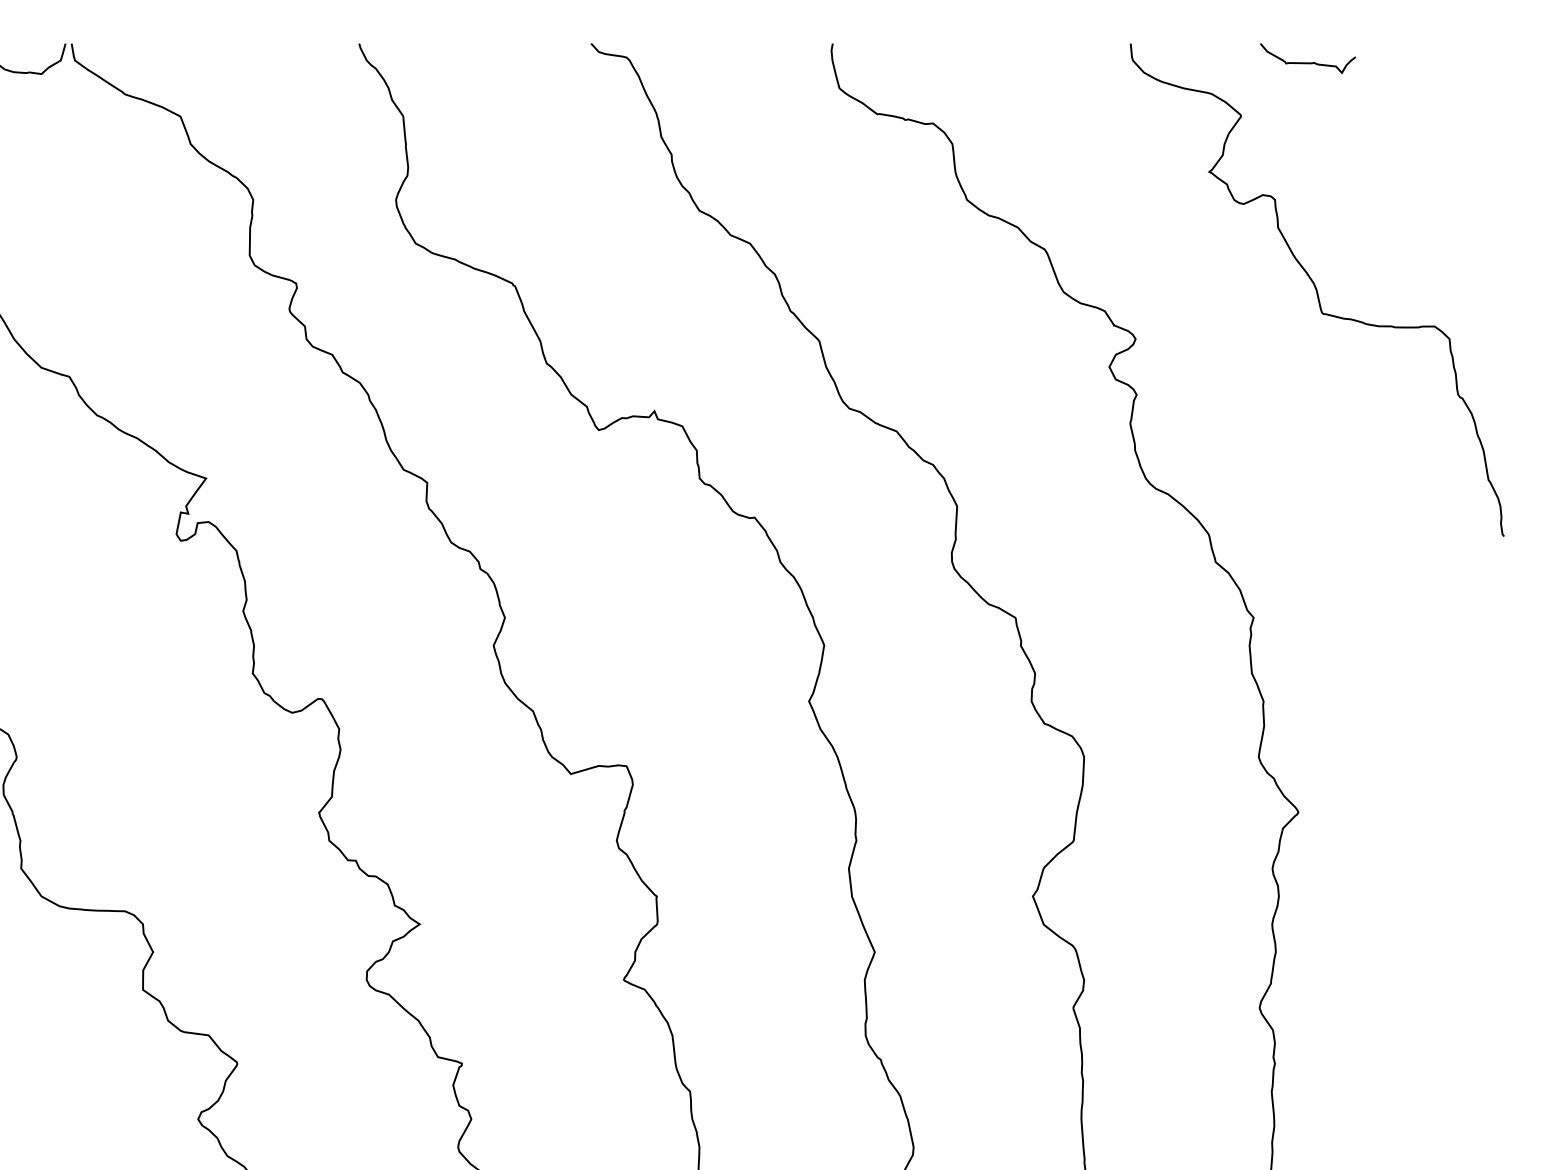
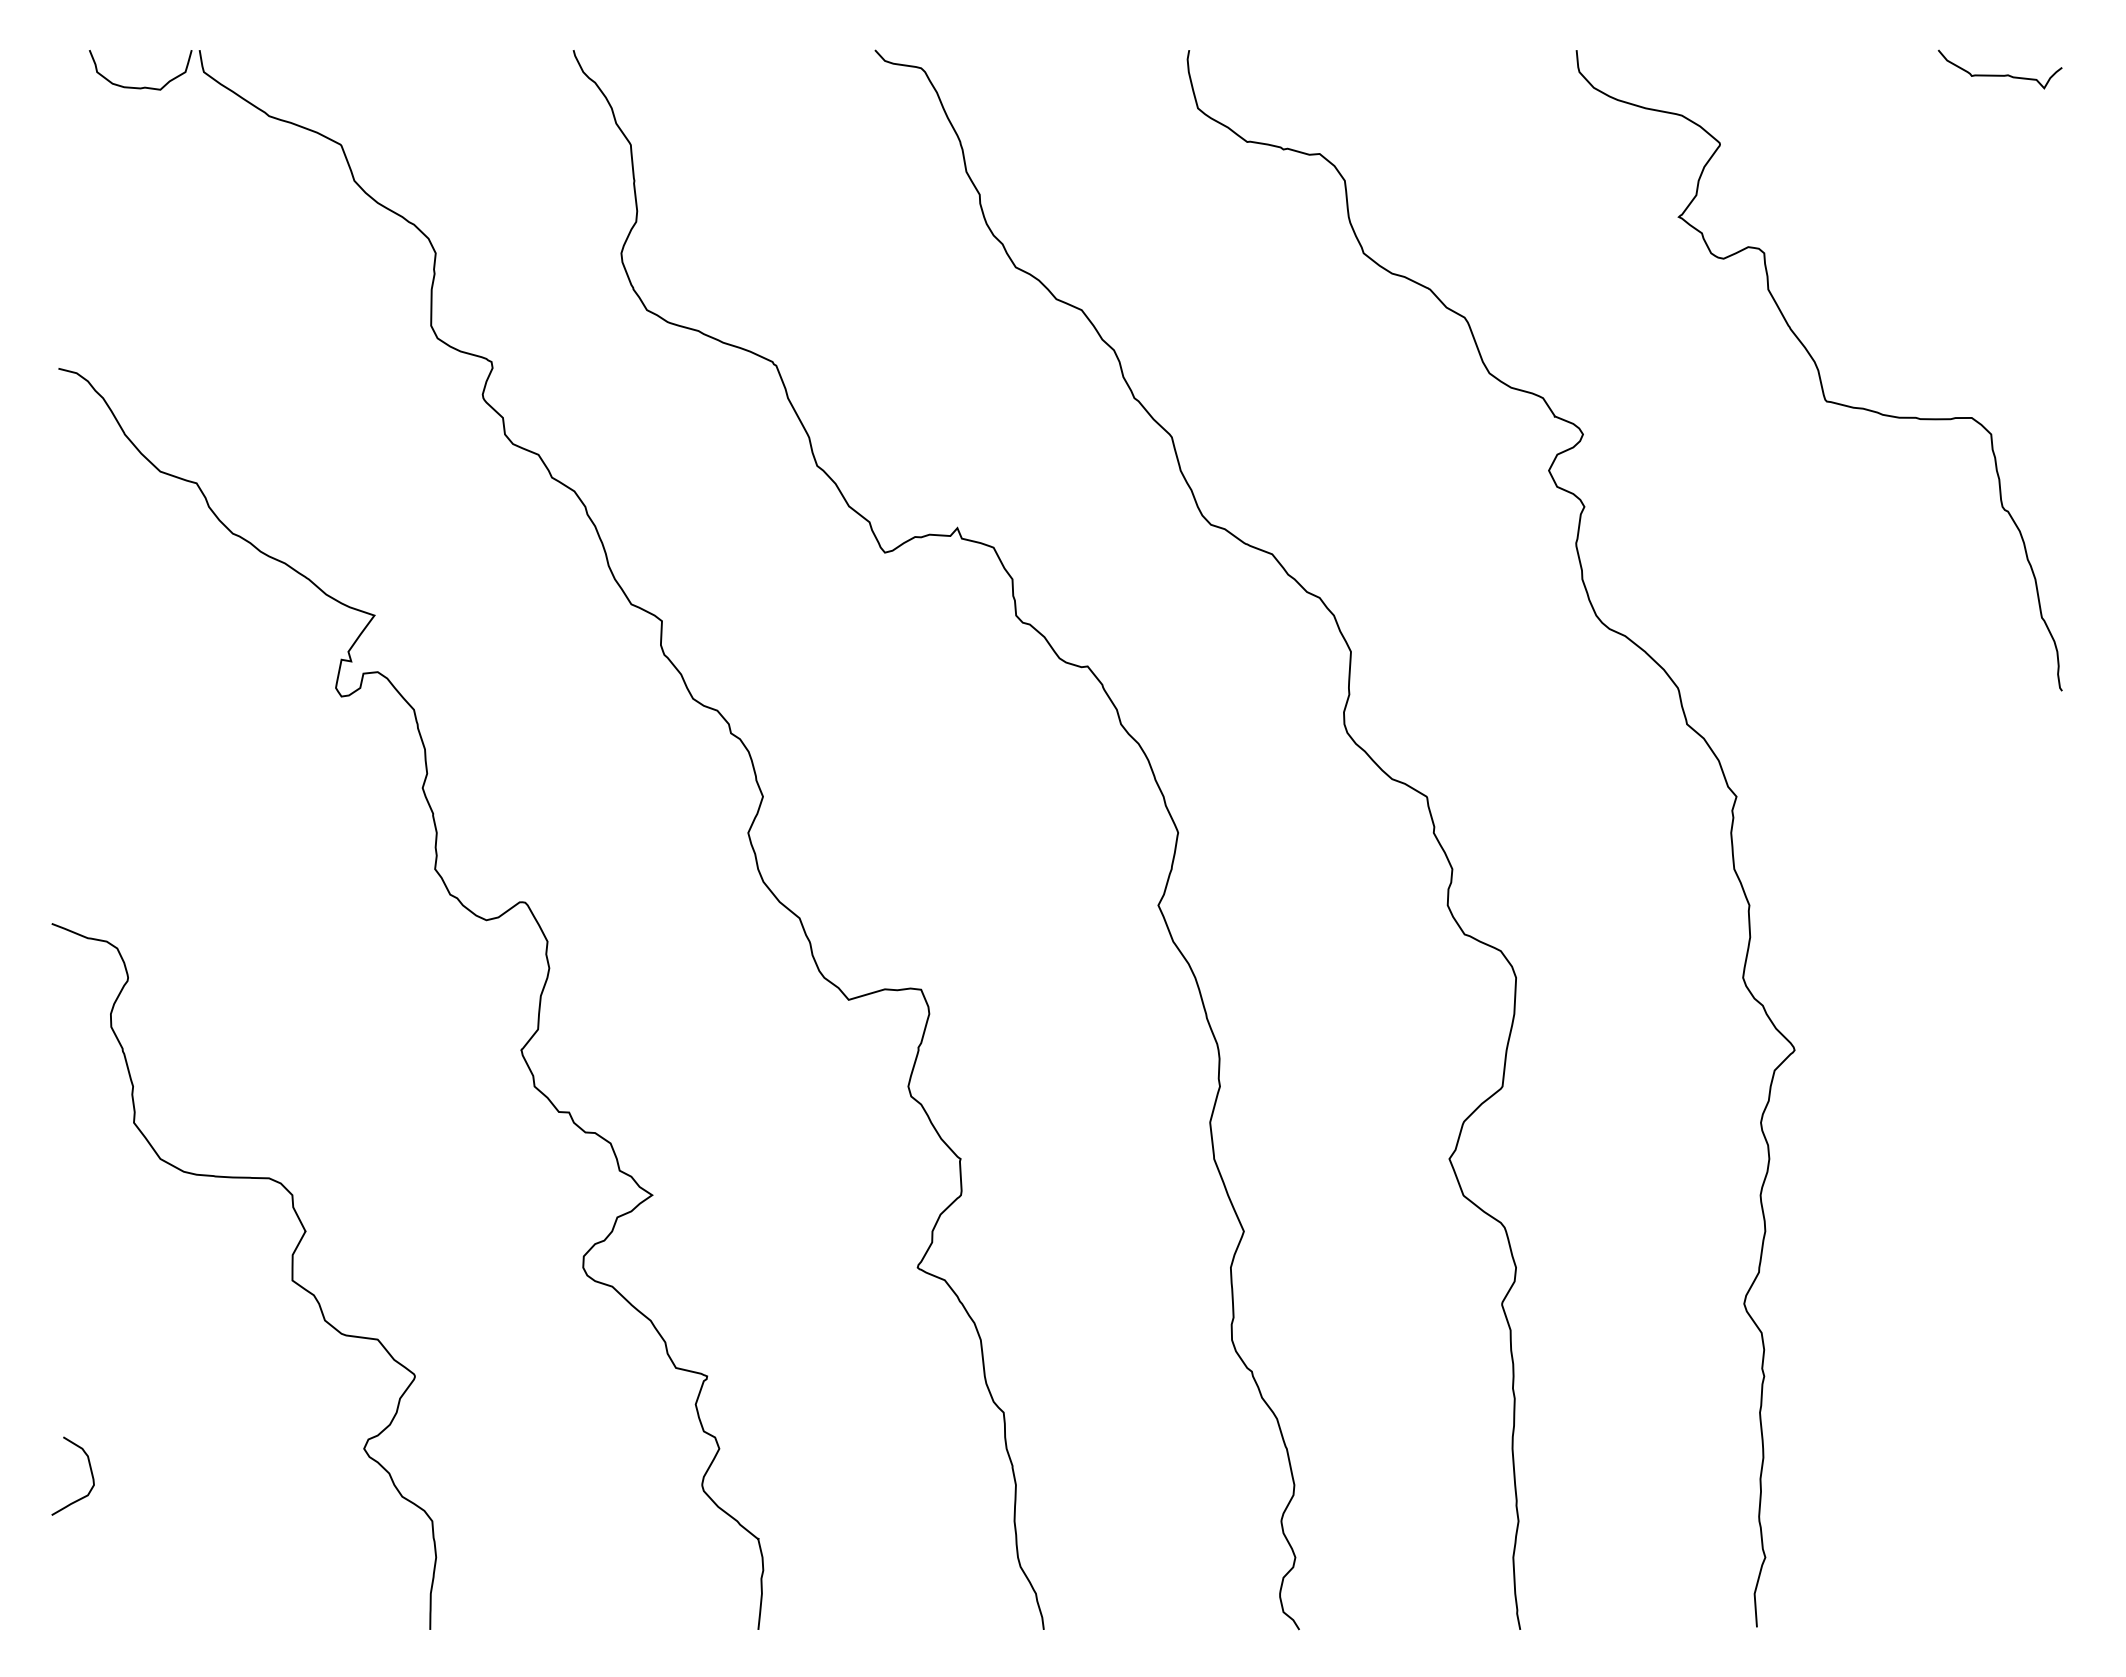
curve: (1307, 62) -> (1999, 74), moved

